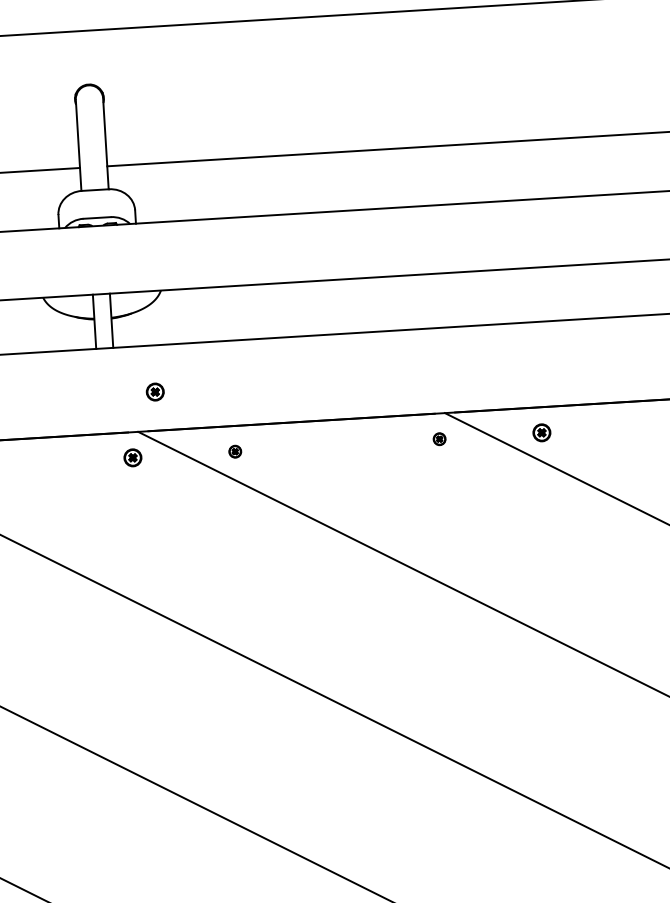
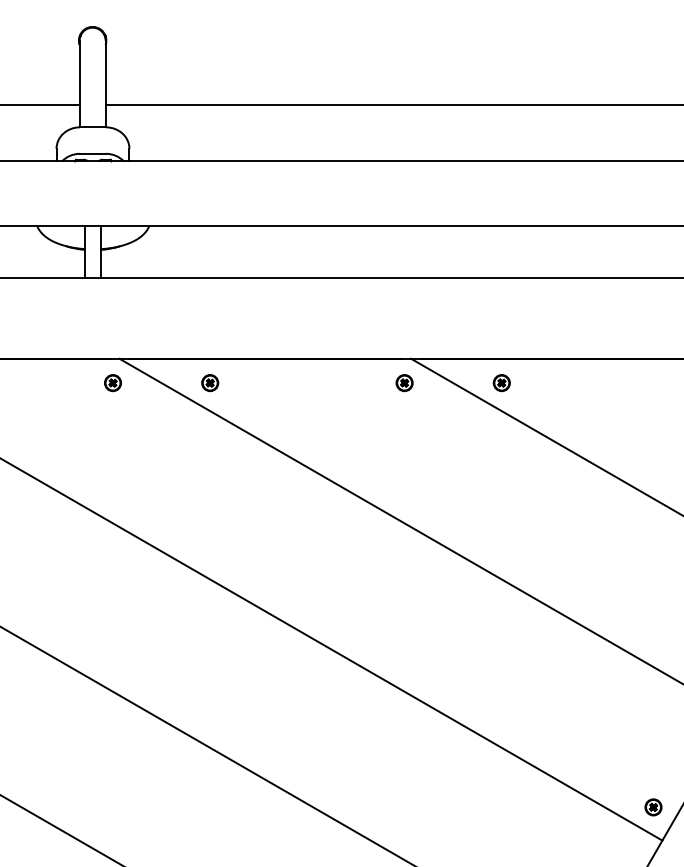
part: (154, 392) -> (137, 322), removed
part: (439, 439) -> (404, 383), size x1.43
part: (235, 452) -> (210, 383), size x1.43

